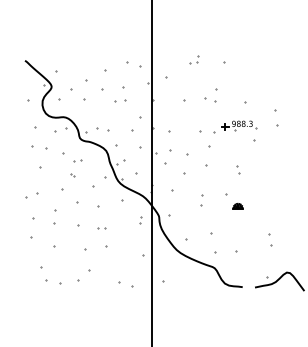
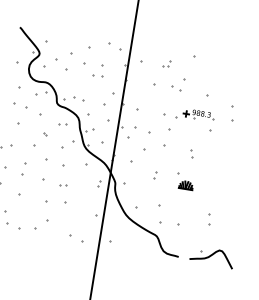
part: (194, 59) -> (166, 63), moved
part: (77, 160) -> (62, 124), moved
part: (201, 200) -> (154, 175), size x0.62
part: (237, 206) -> (185, 185), size x1.67

